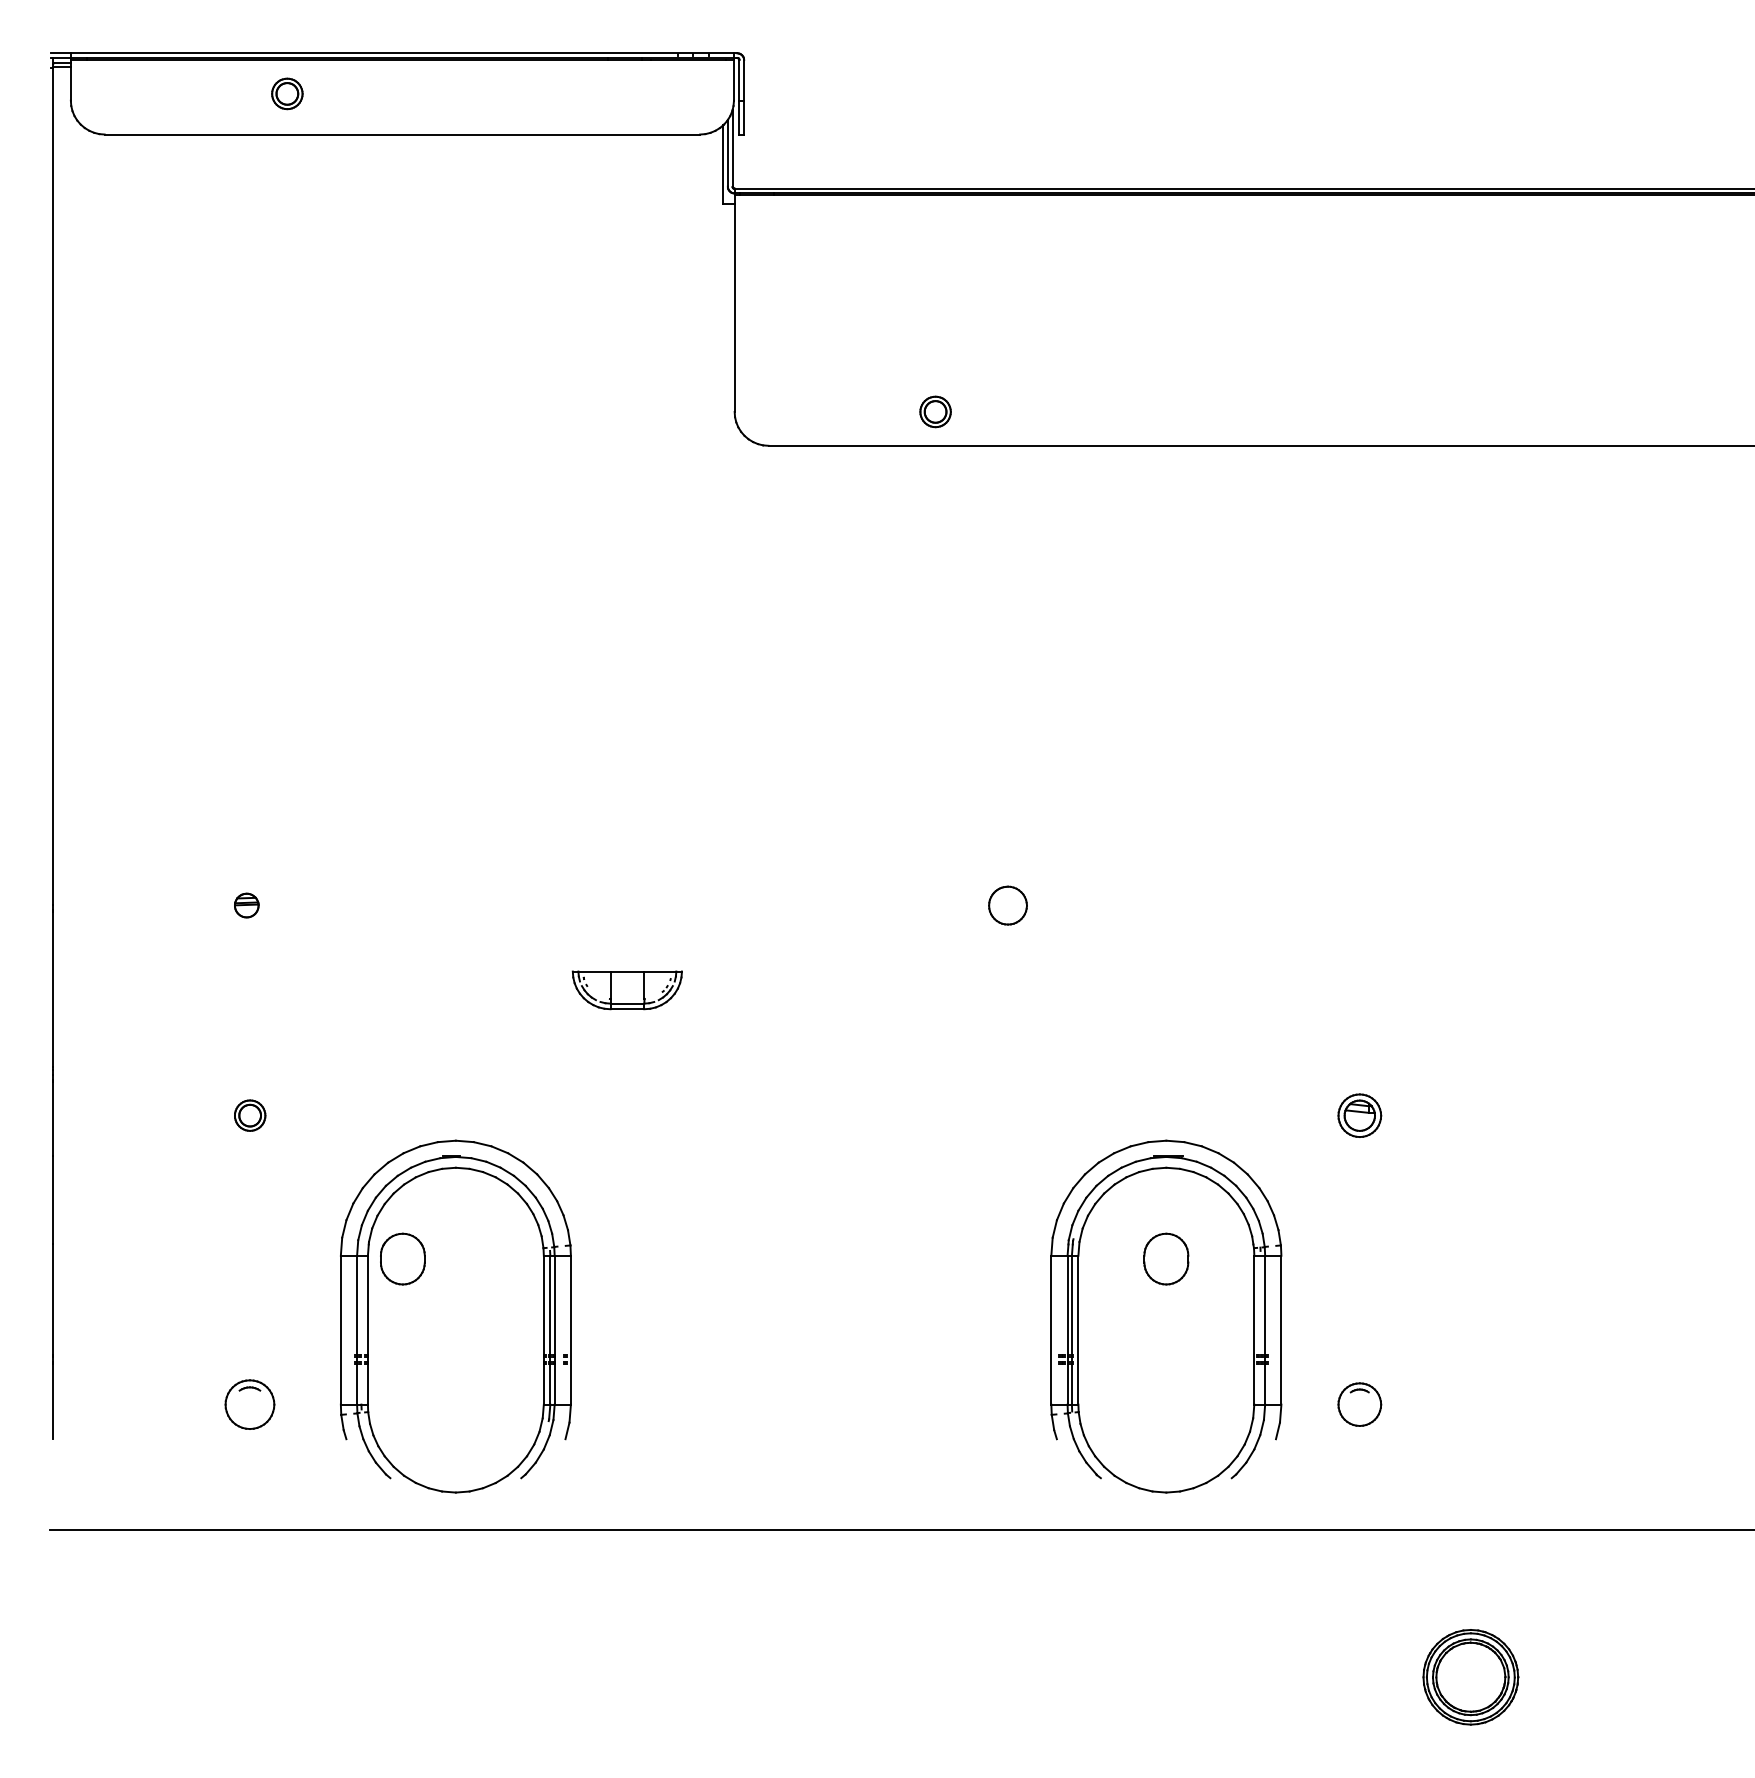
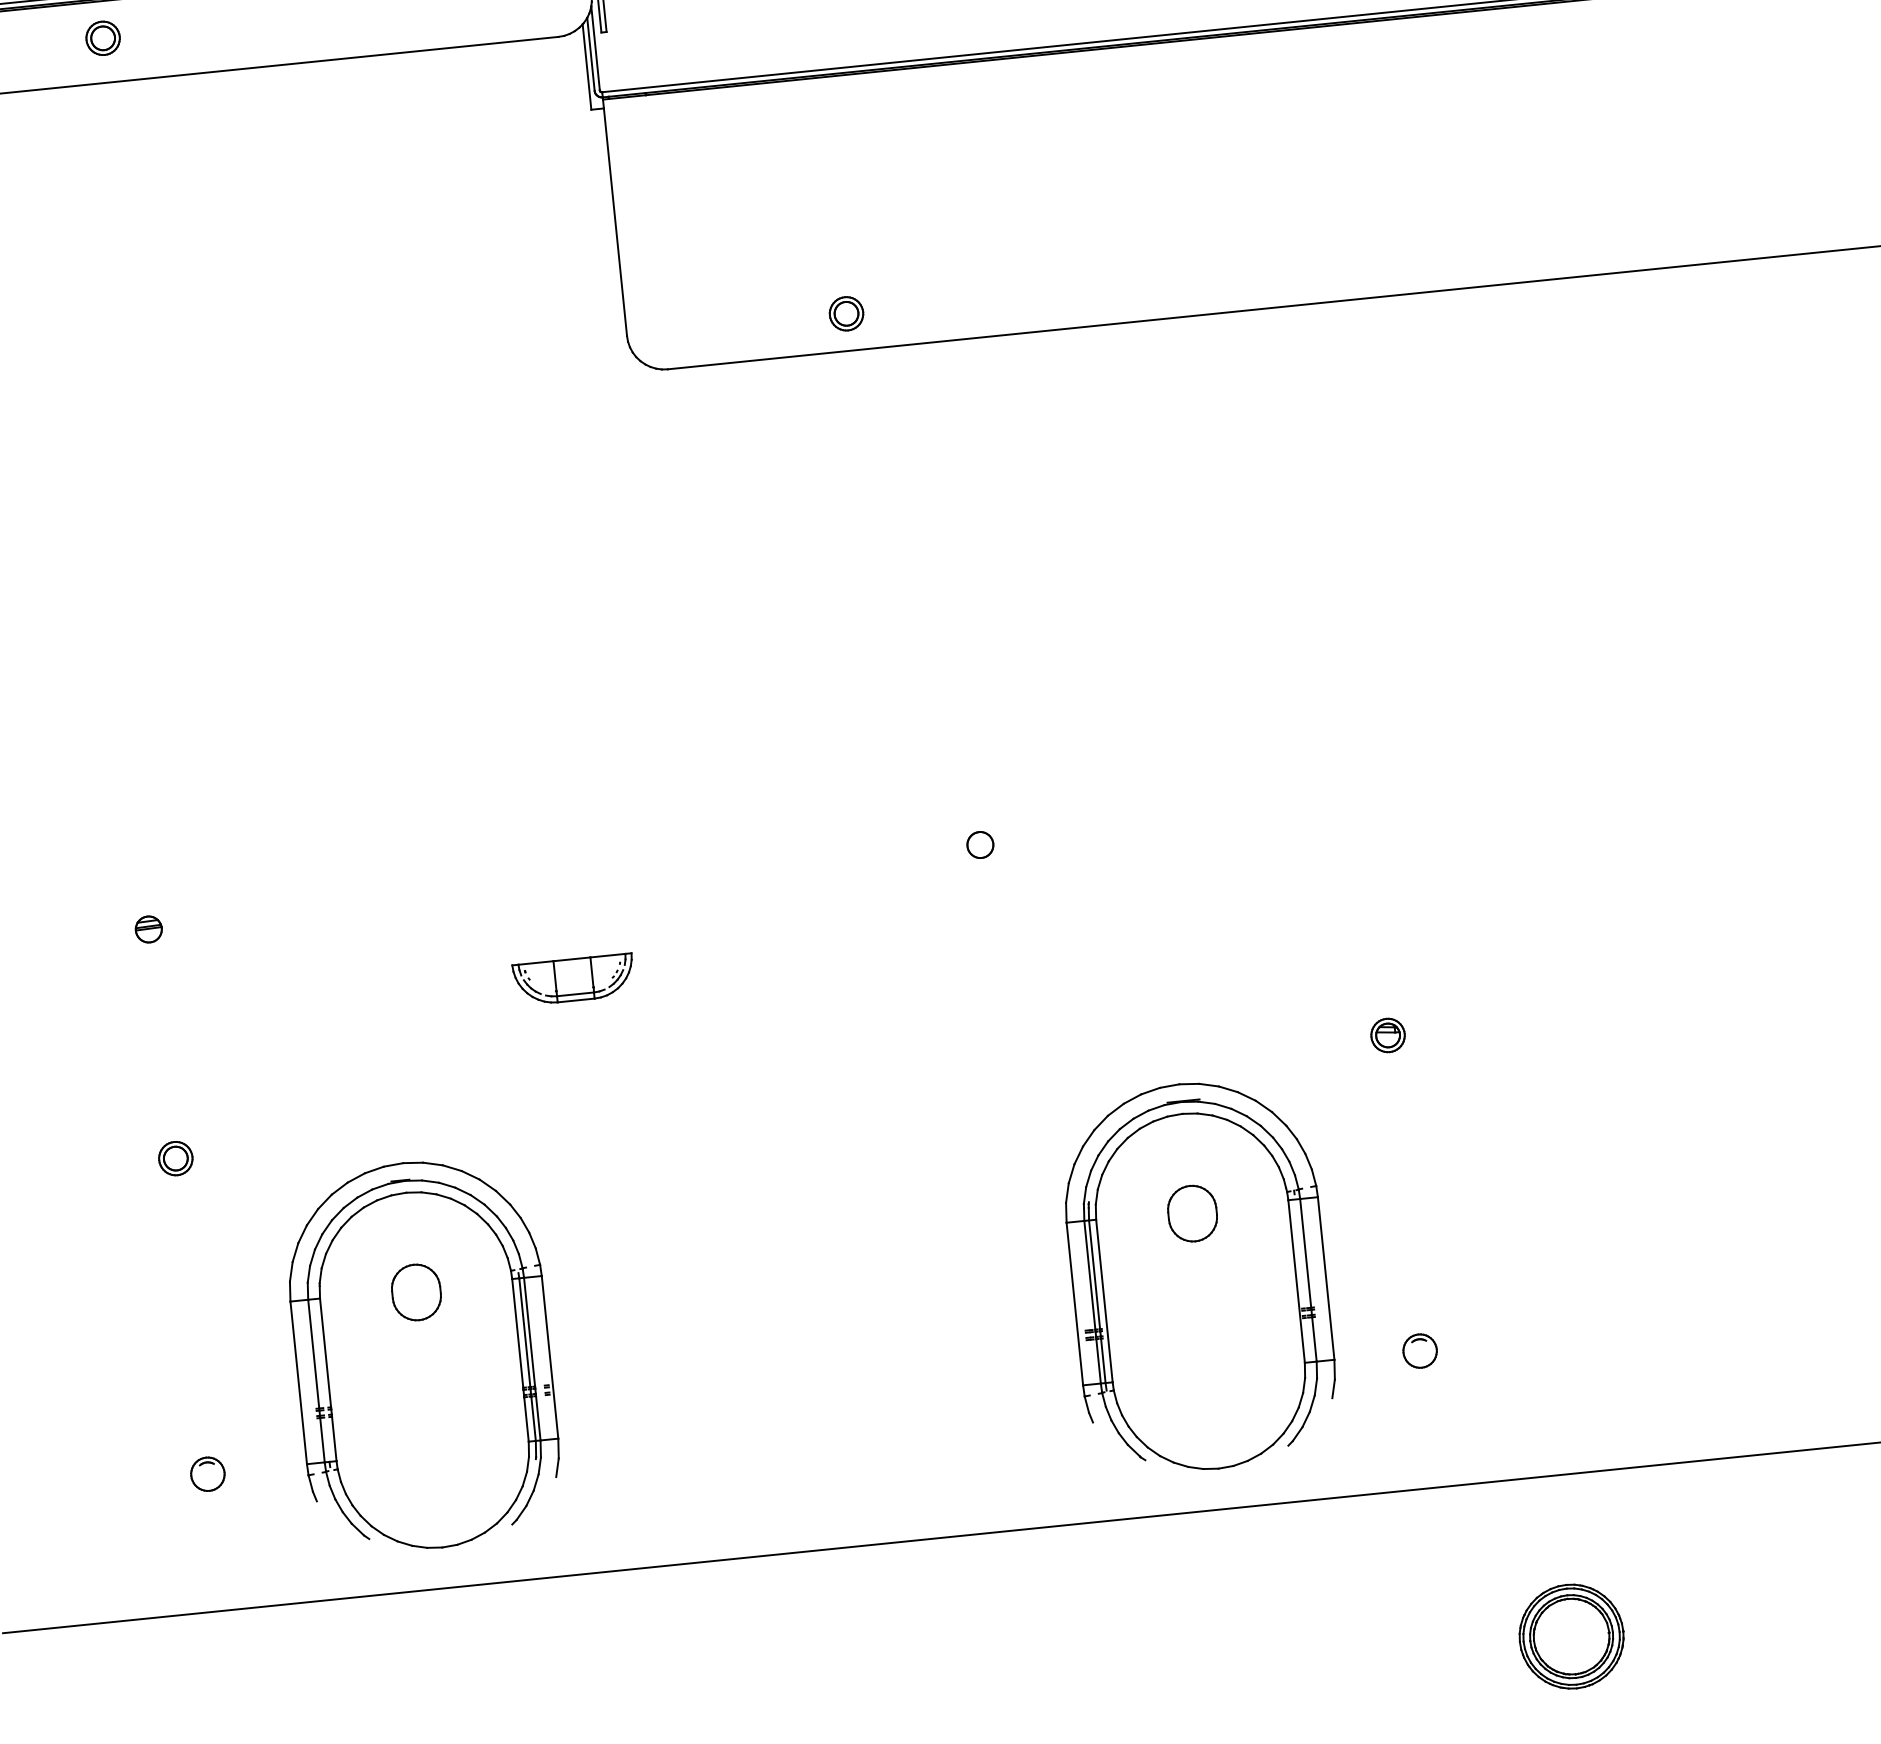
part: (1007, 905) -> (979, 844), size x0.62
part: (1359, 1115) -> (1387, 1035), size x0.71
part: (402, 1258) -> (416, 1291), moved
part: (250, 1404) -> (208, 1474), size x0.62
part: (1359, 1404) -> (1419, 1351), size x0.71

